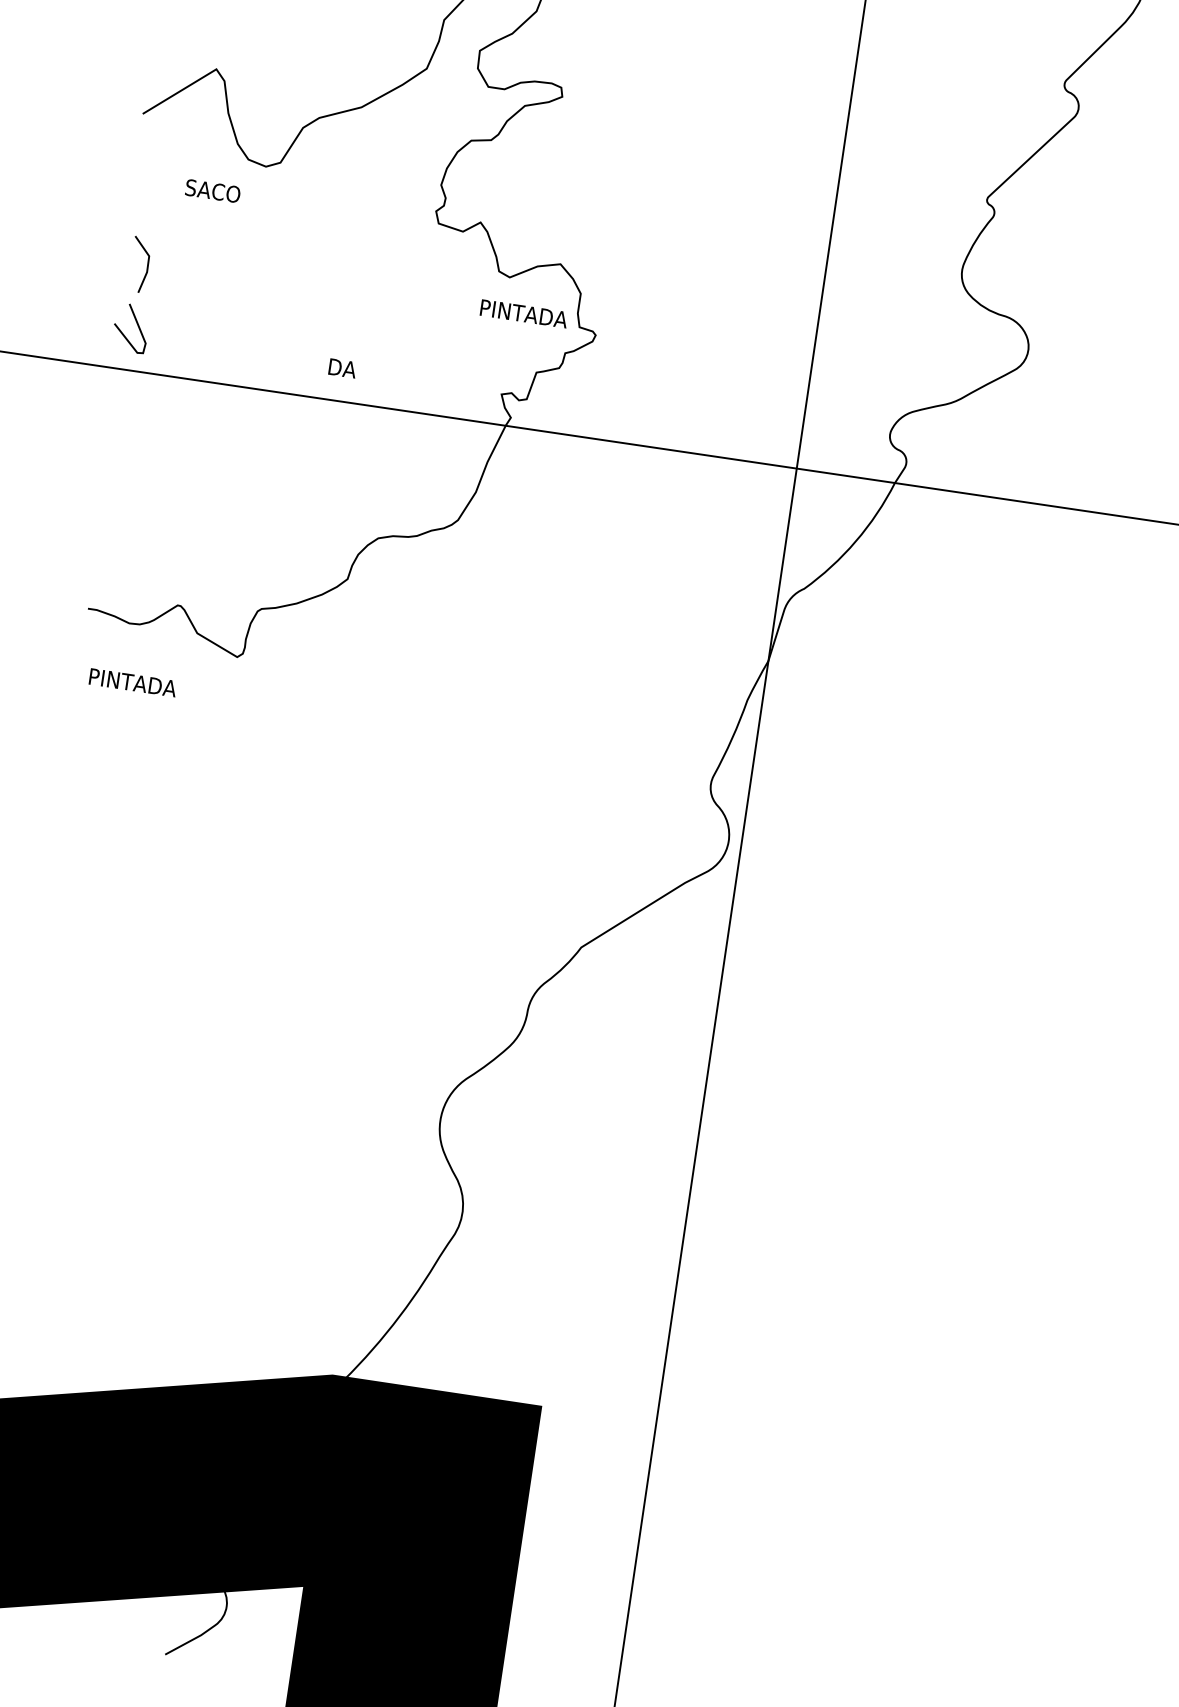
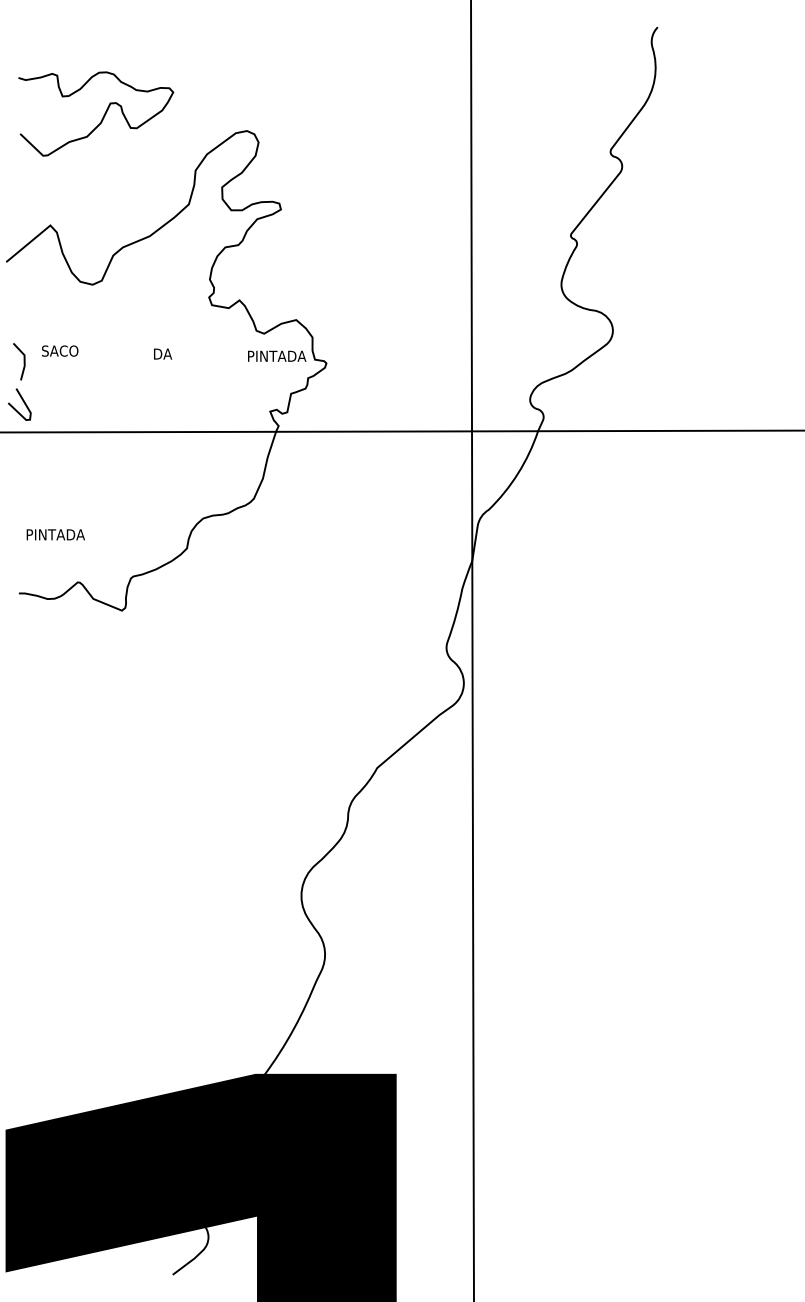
text: (213, 190) -> (60, 350), moved
text: (343, 367) -> (163, 353), moved
text: (132, 682) -> (55, 534), moved

